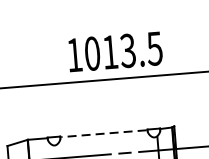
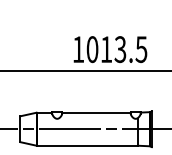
line: (102, 133) -> (95, 112), dashed -> solid

